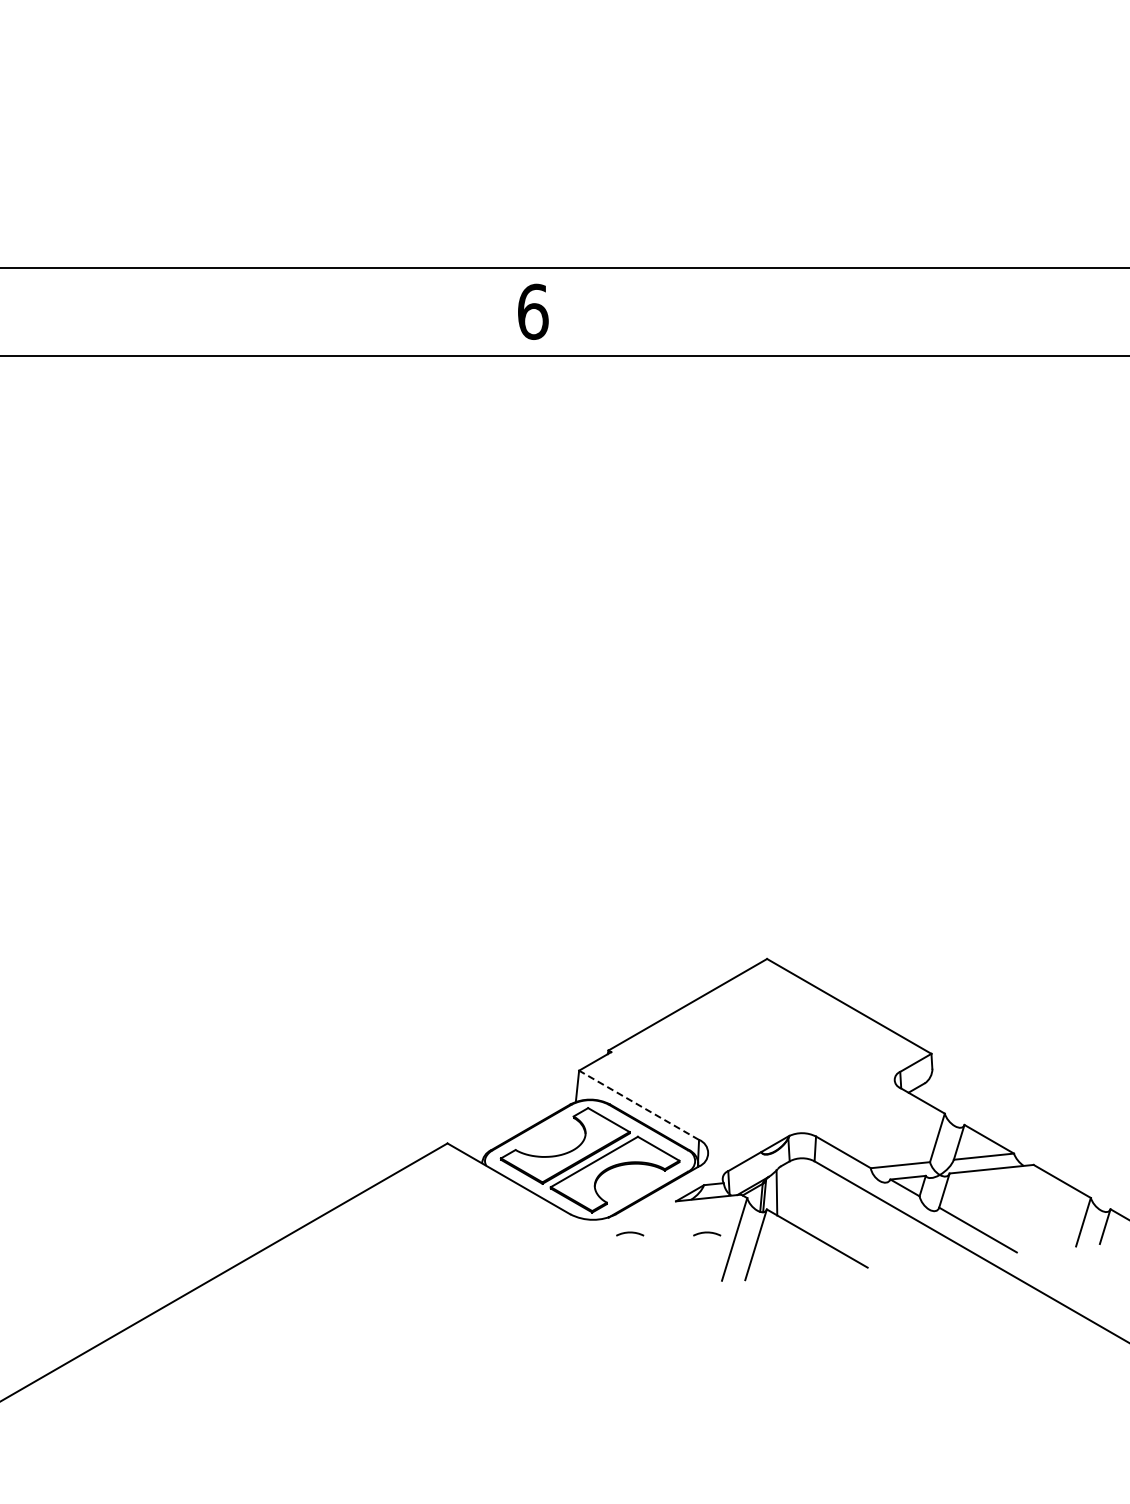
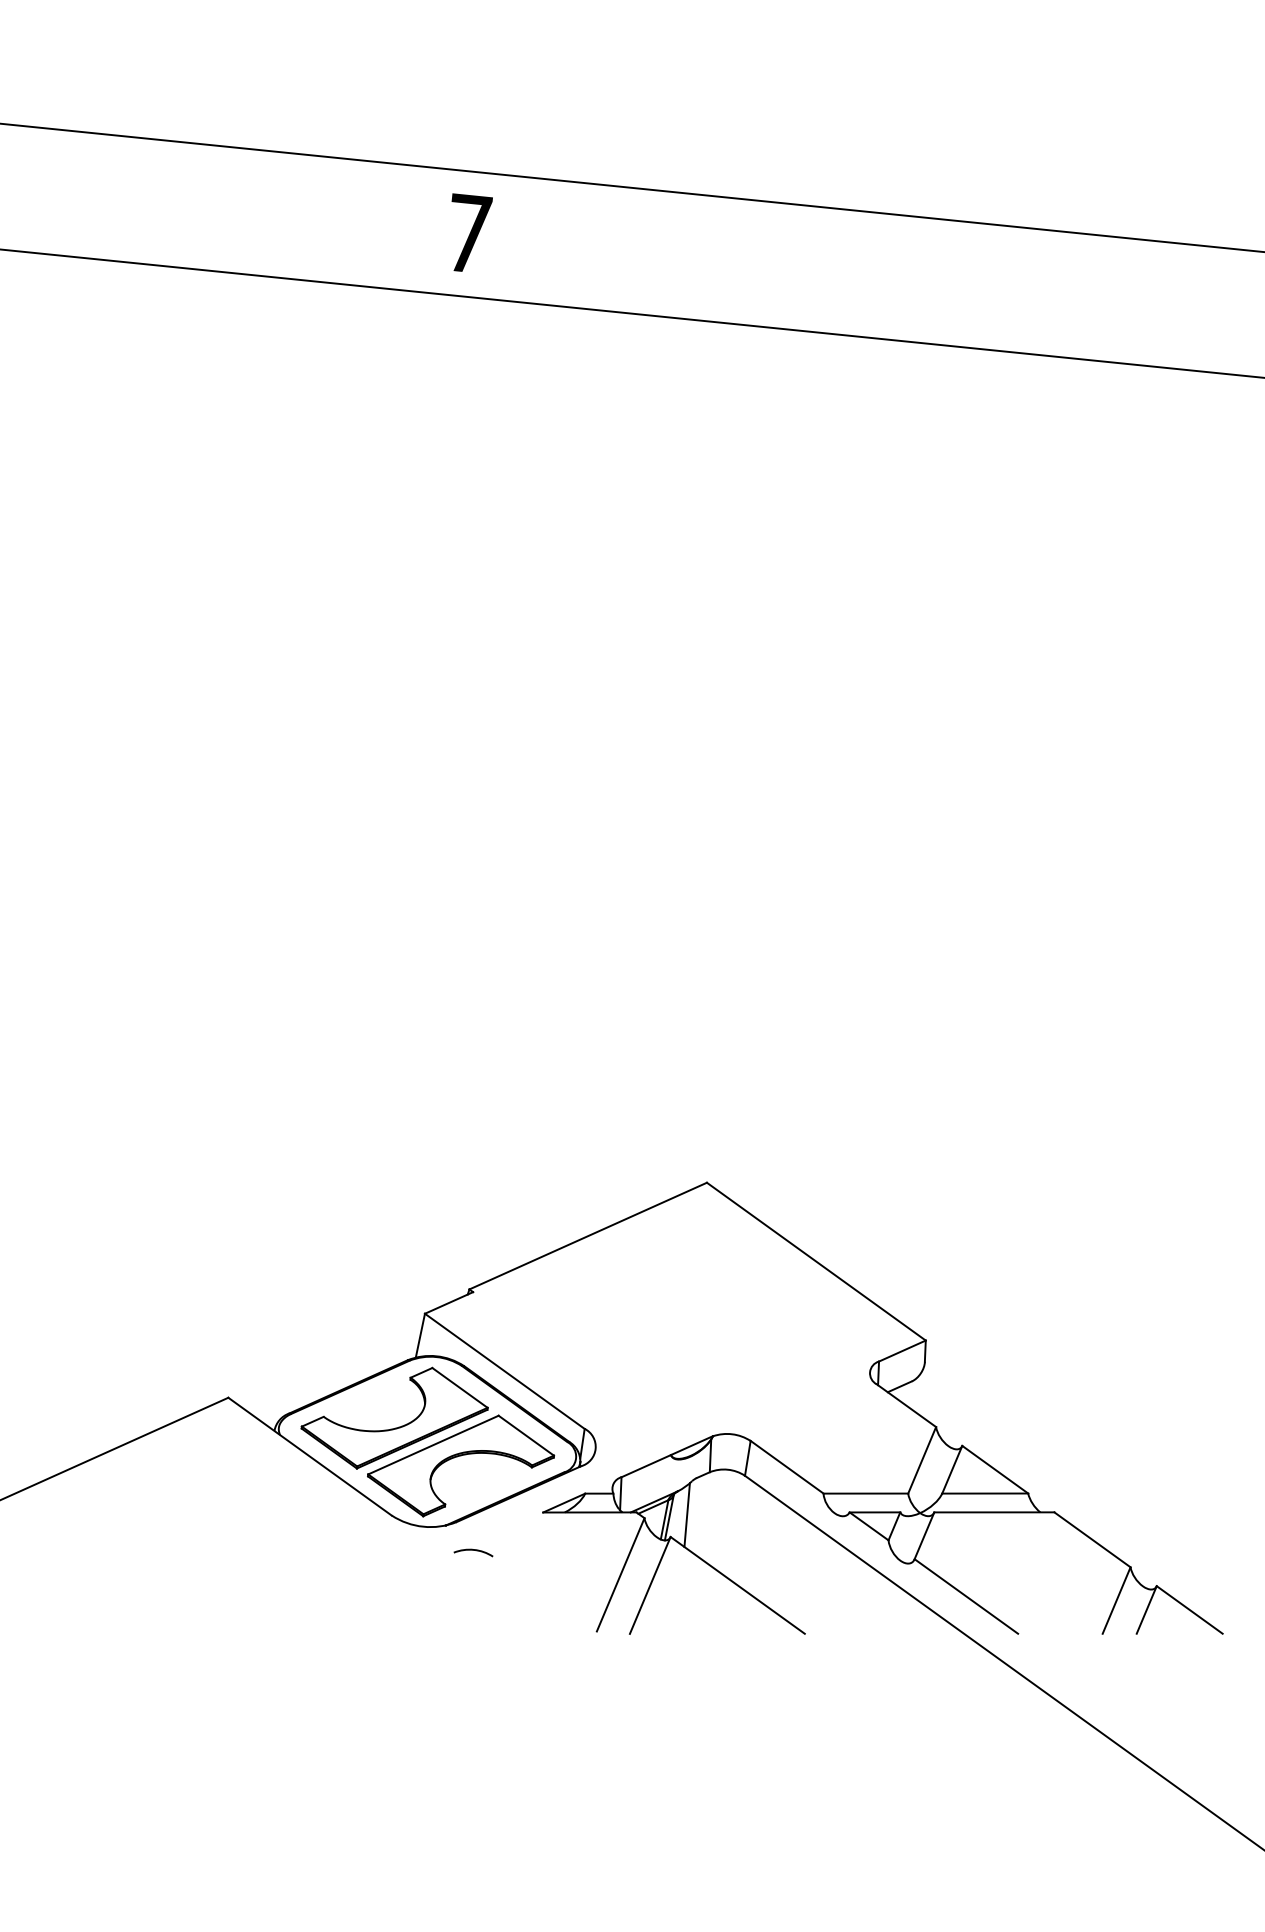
text: (533, 311) -> (469, 233), 6 -> 7
line: (638, 1105) -> (503, 1371), dashed -> solid
arc: (707, 1233) -> (583, 1562), removed

